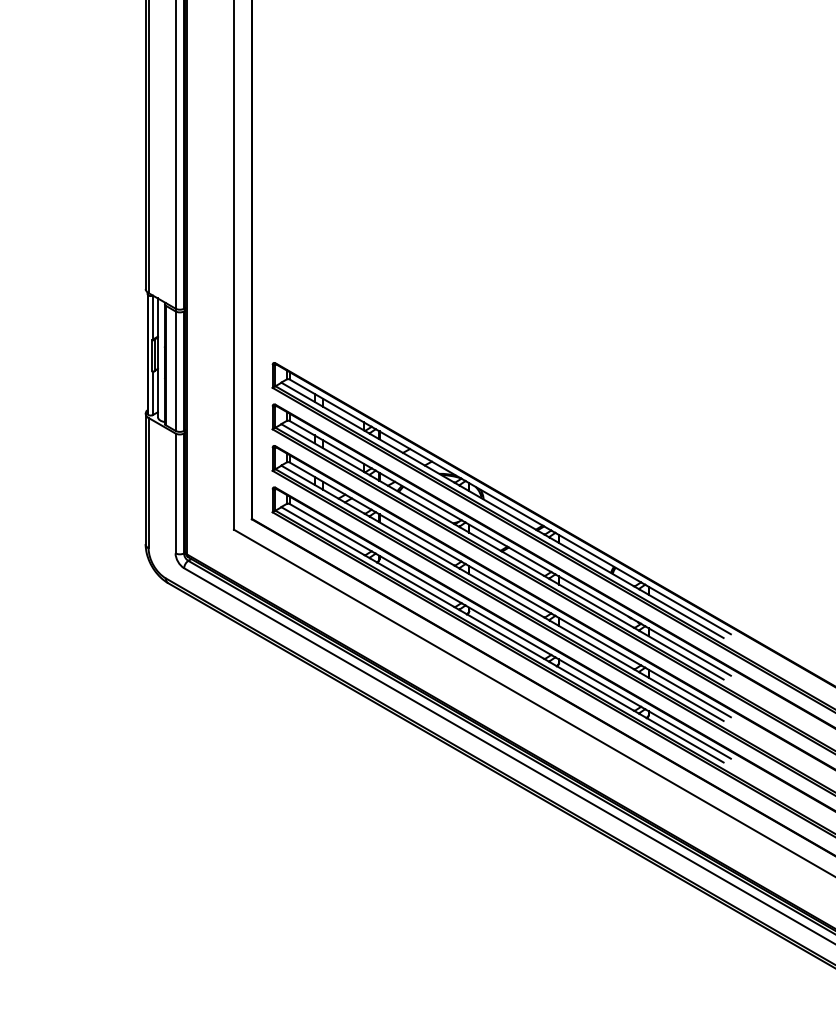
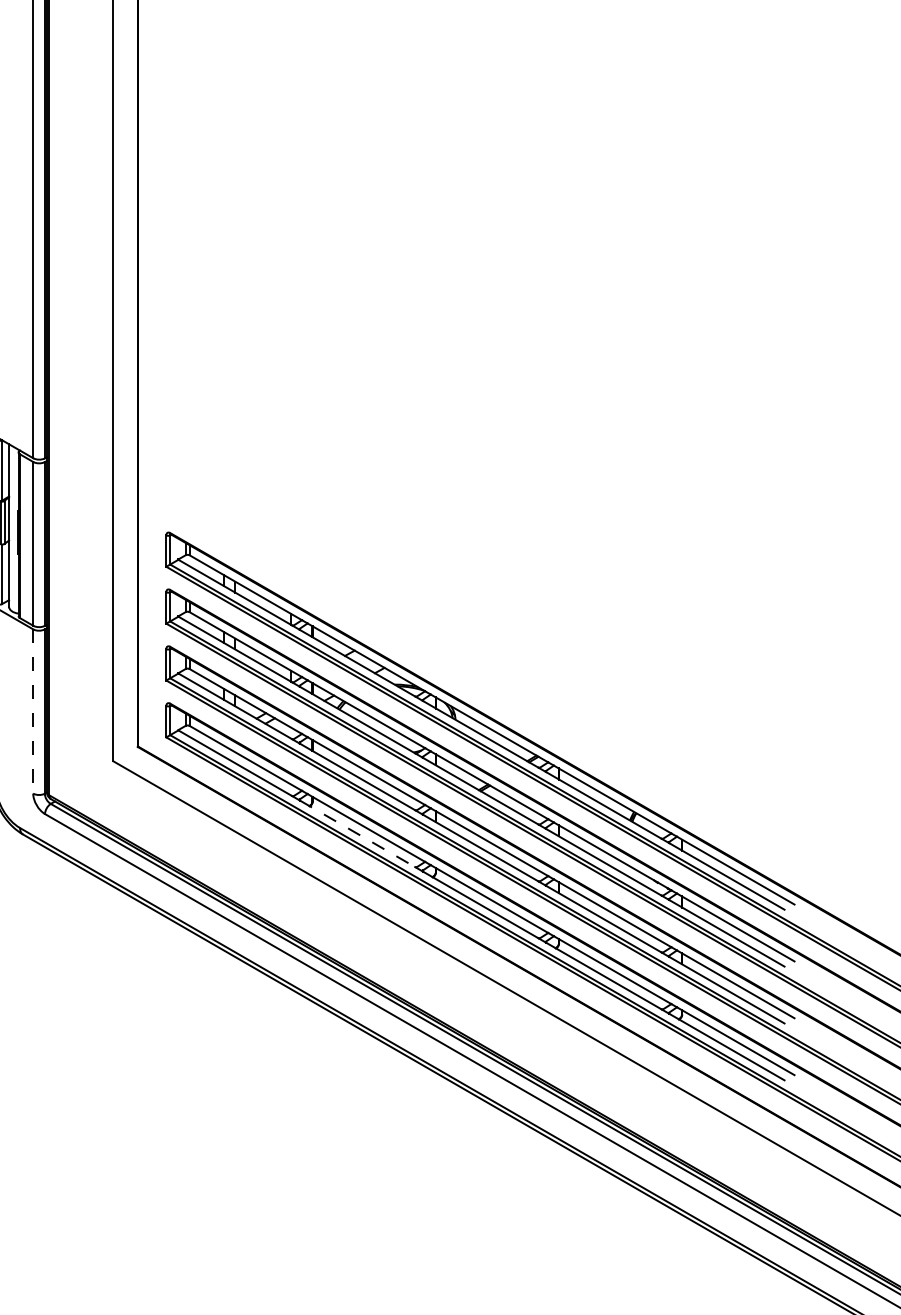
line: (175, 493) -> (33, 711), solid -> dashed
line: (412, 582) -> (358, 833), solid -> dashed

